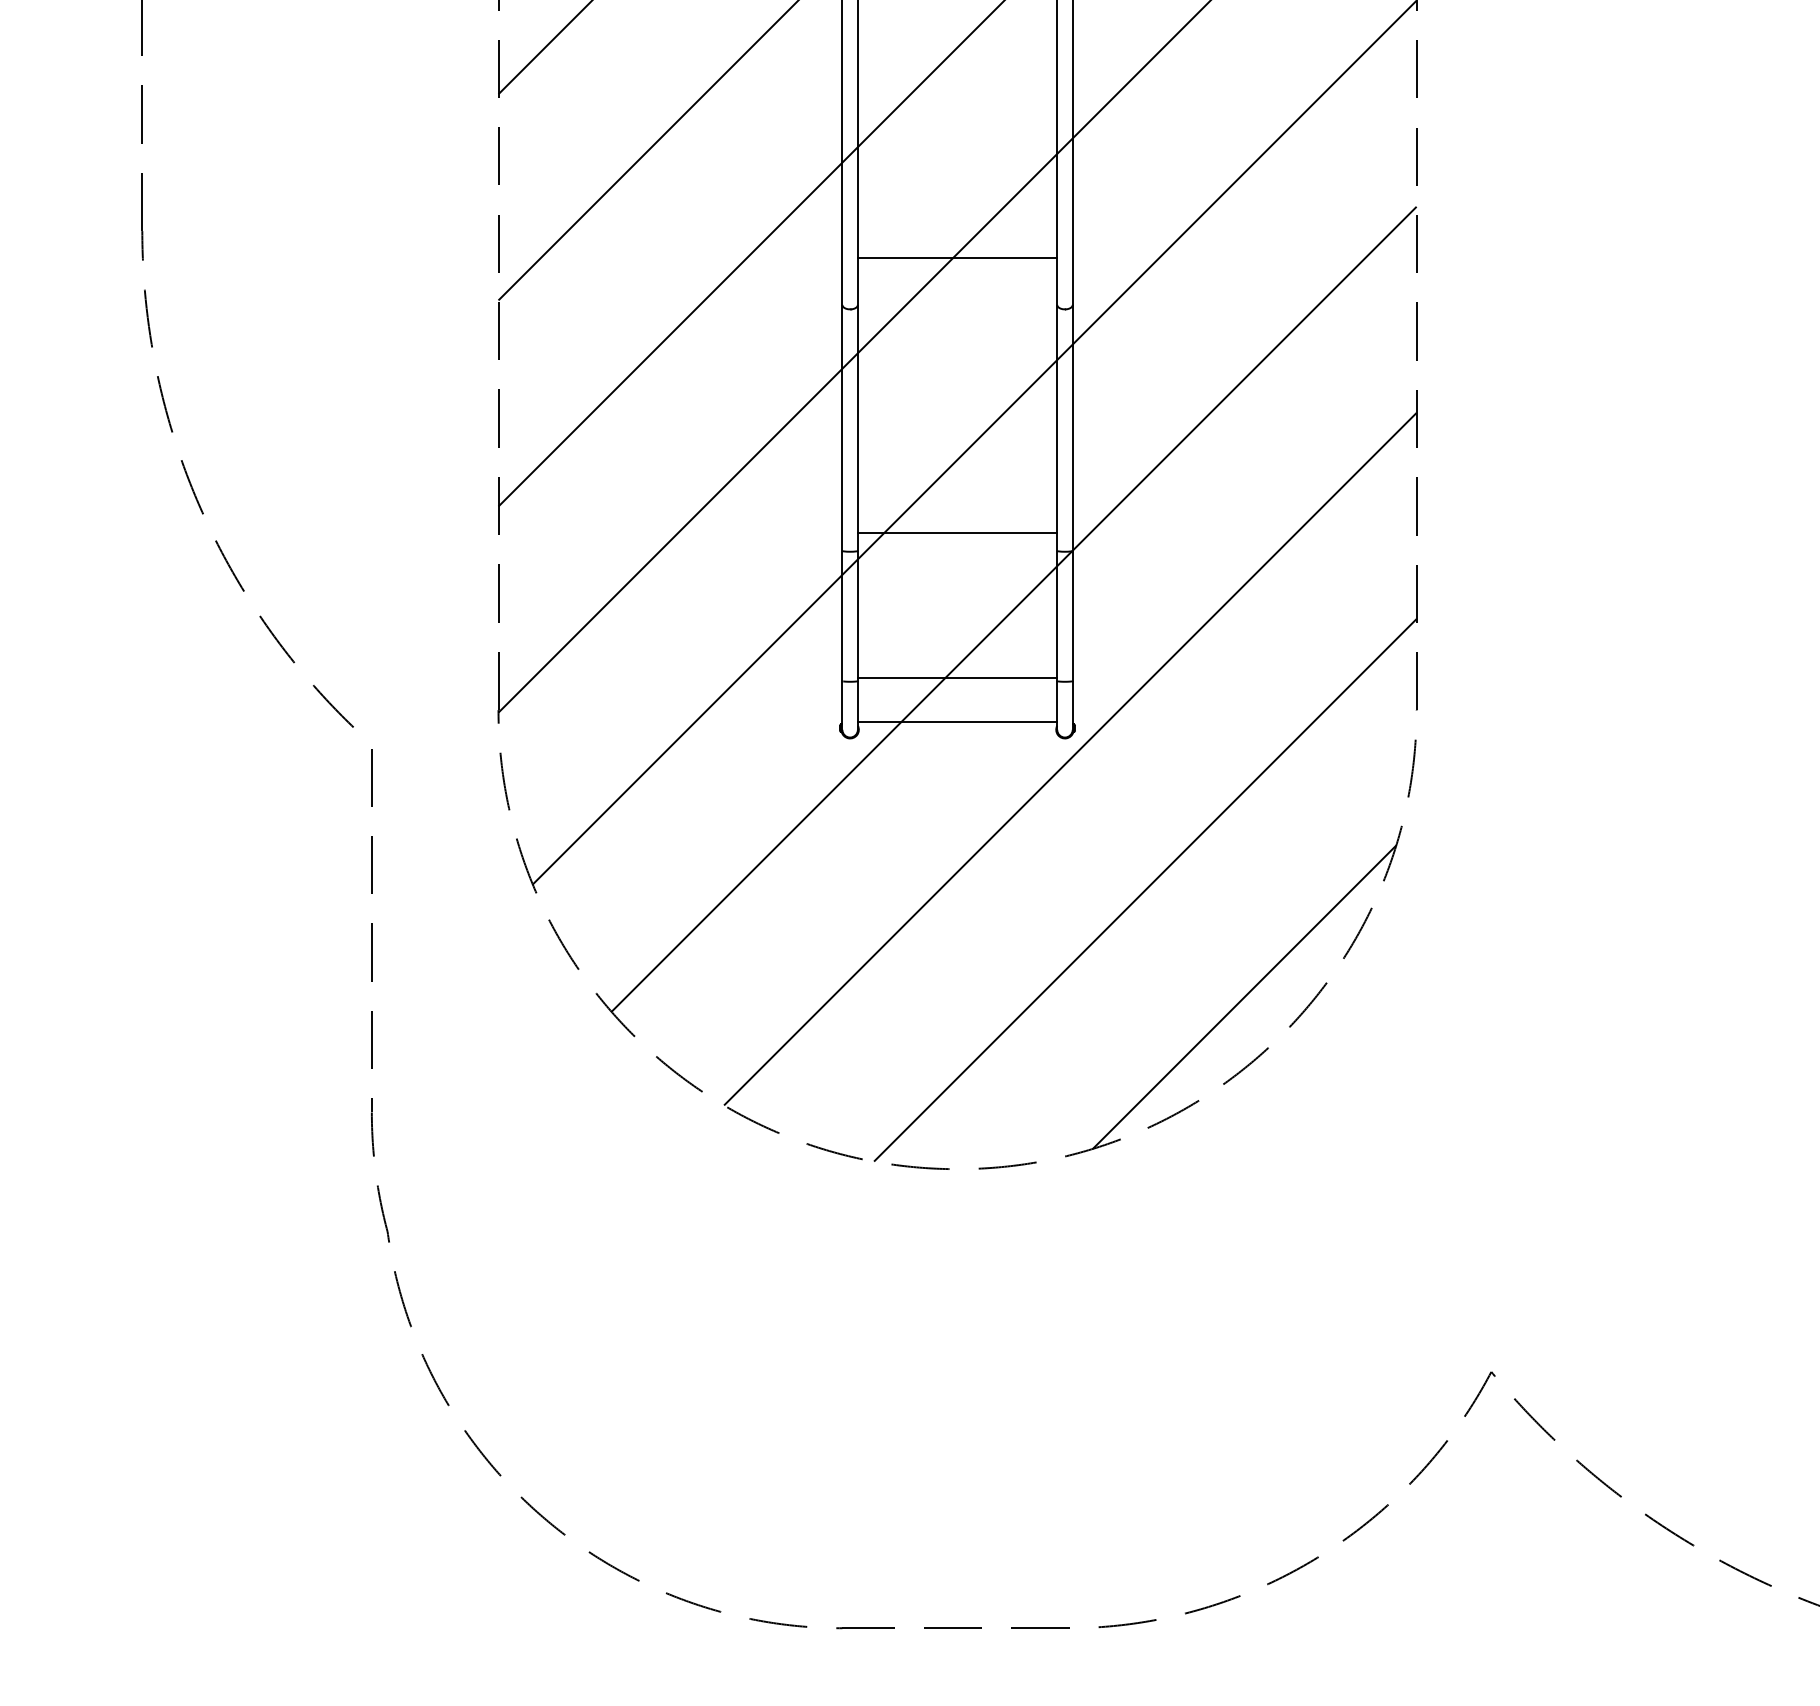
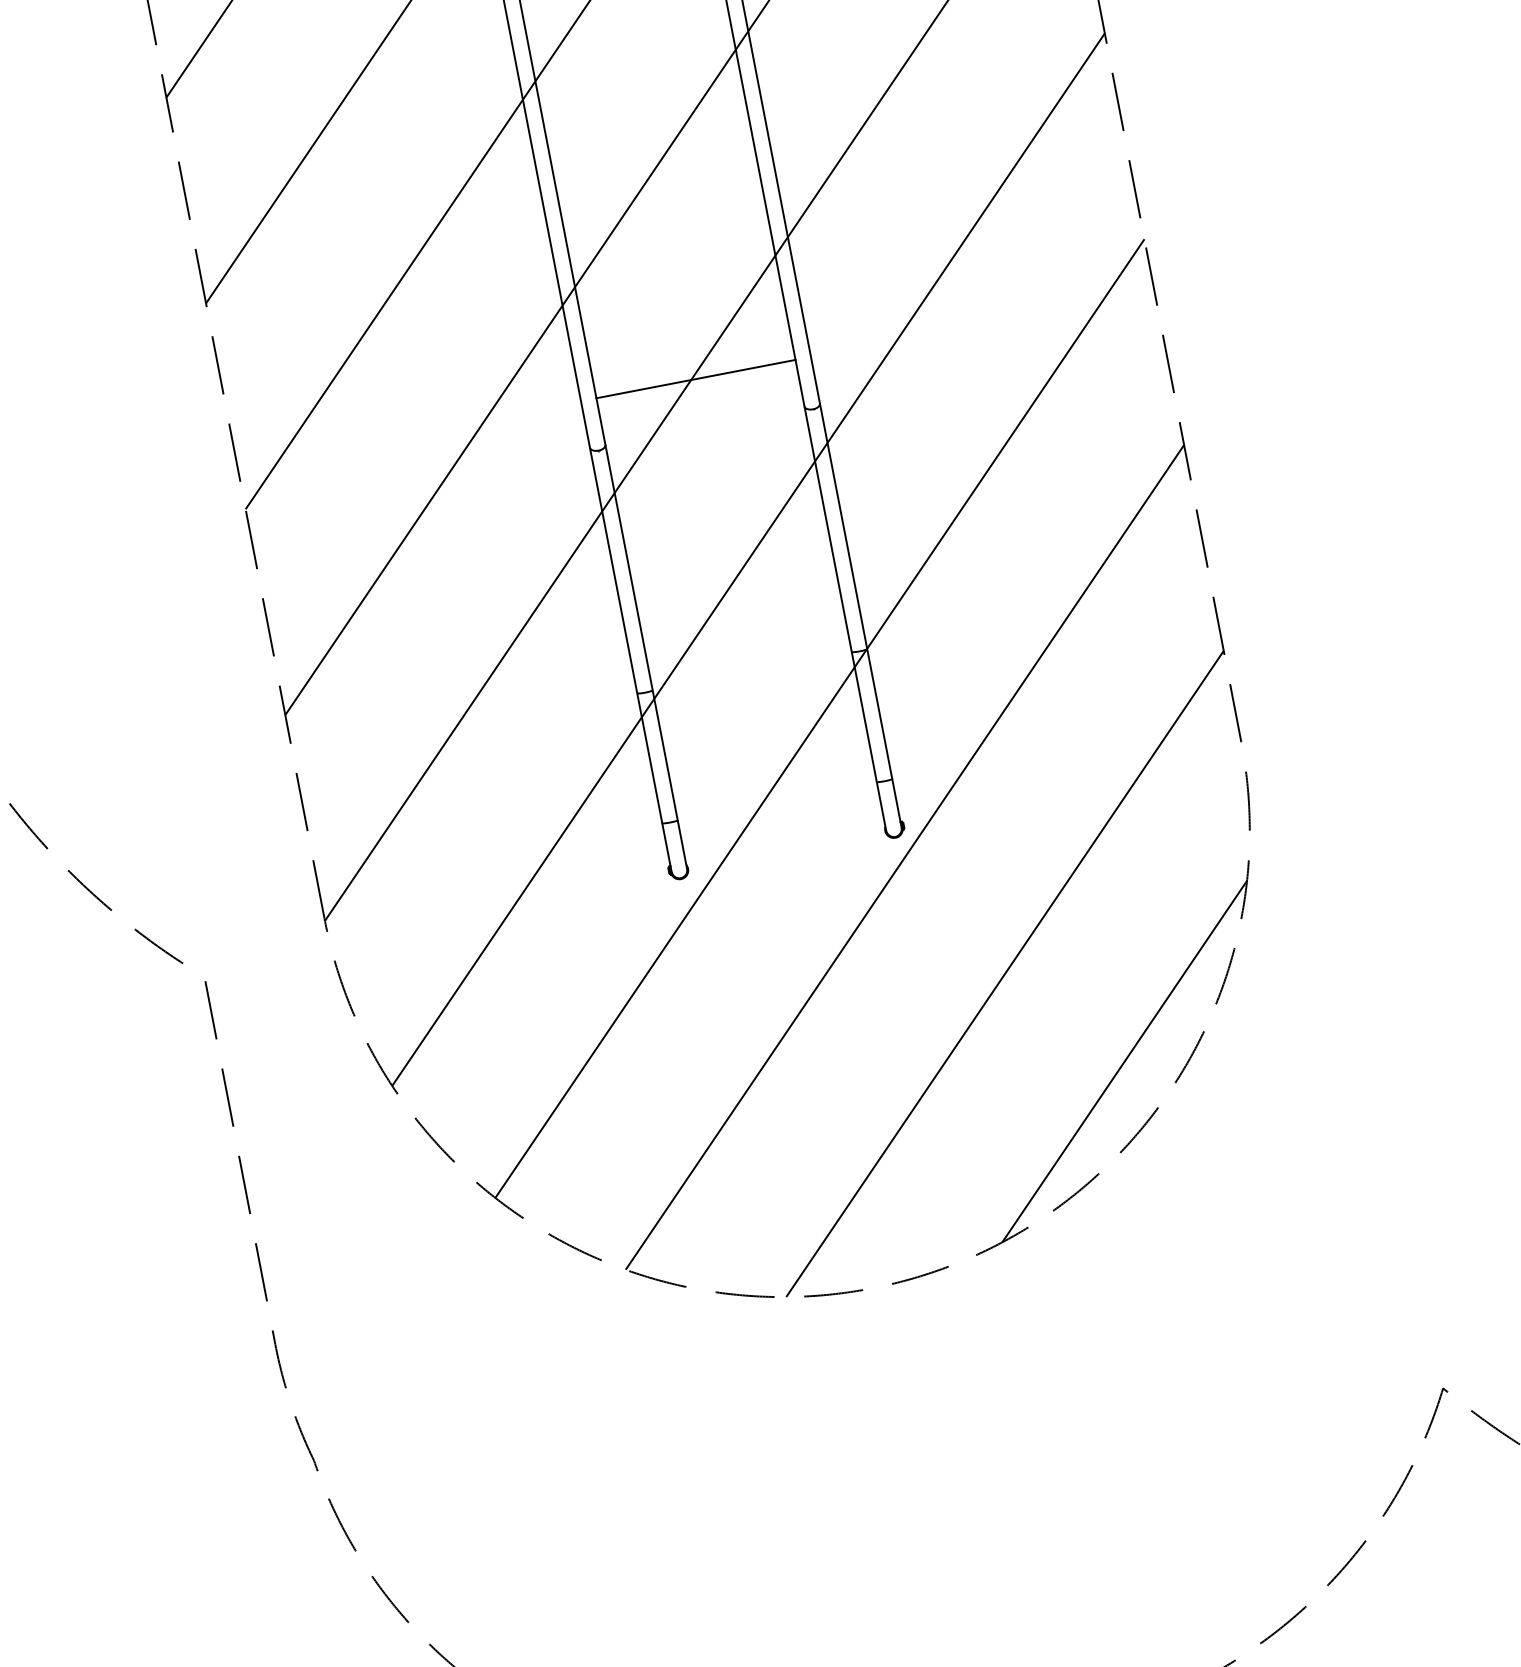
line: (957, 532) -> (748, 652), removed
line: (957, 678) -> (776, 798), removed
line: (957, 722) -> (785, 842), removed

